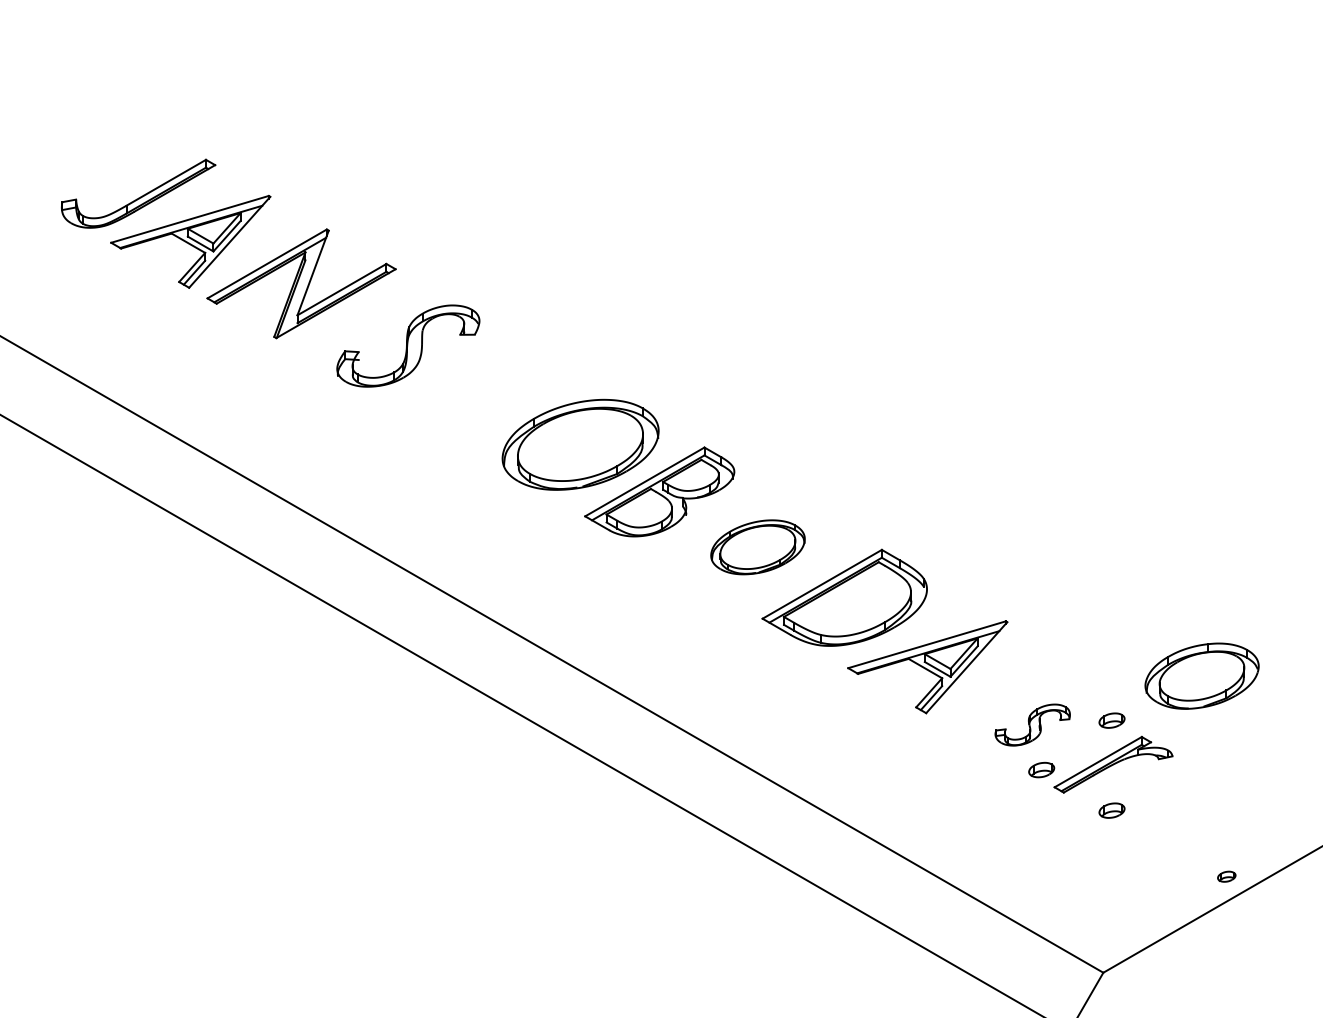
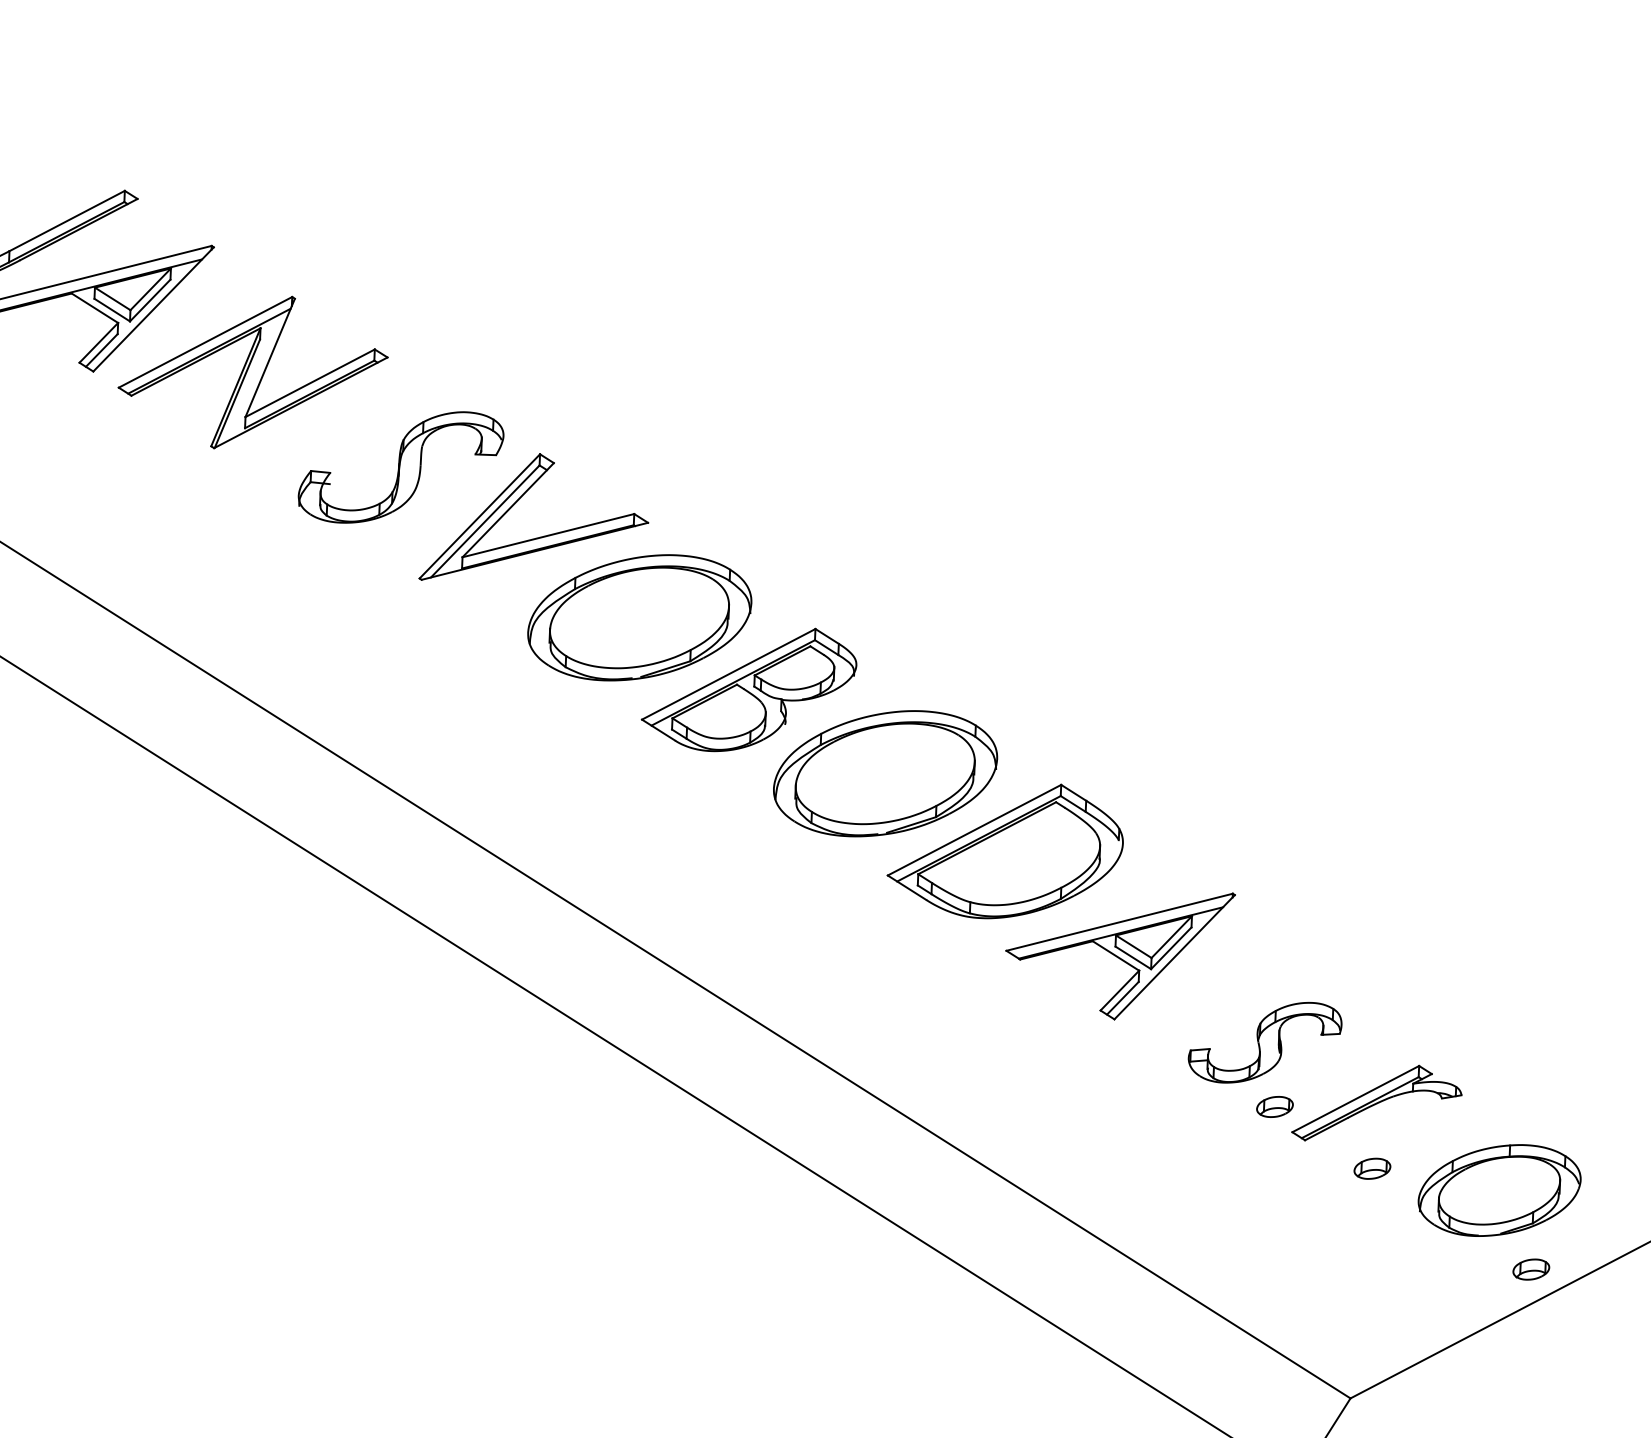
part: (507, 390) -> (539, 536), added
part: (757, 547) -> (884, 774), size x1.67
part: (1201, 675) -> (1498, 1189), moved
part: (1111, 720) -> (1377, 1040), removed
part: (1032, 724) -> (1264, 1041), size x1.43
part: (1226, 876) -> (1531, 1269), size x1.43

